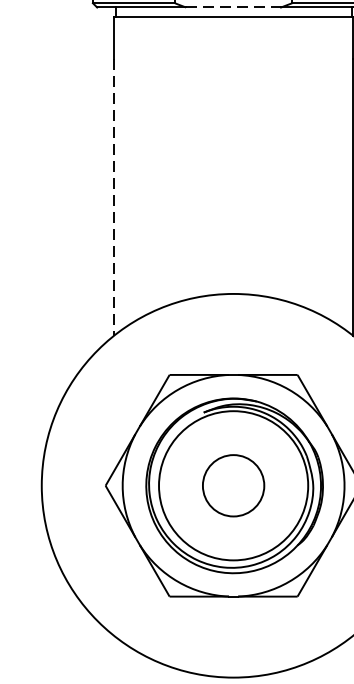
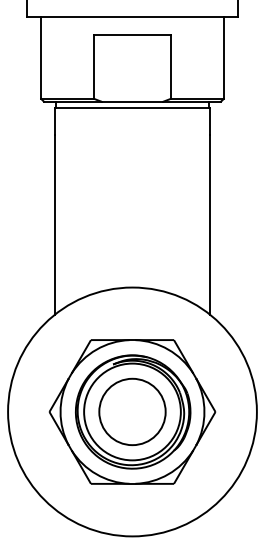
line: (233, 7) -> (132, 101), dashed -> solid
line: (114, 198) -> (55, 225), dashed -> solid
circle: (233, 485) -> (132, 411), size x1.67

